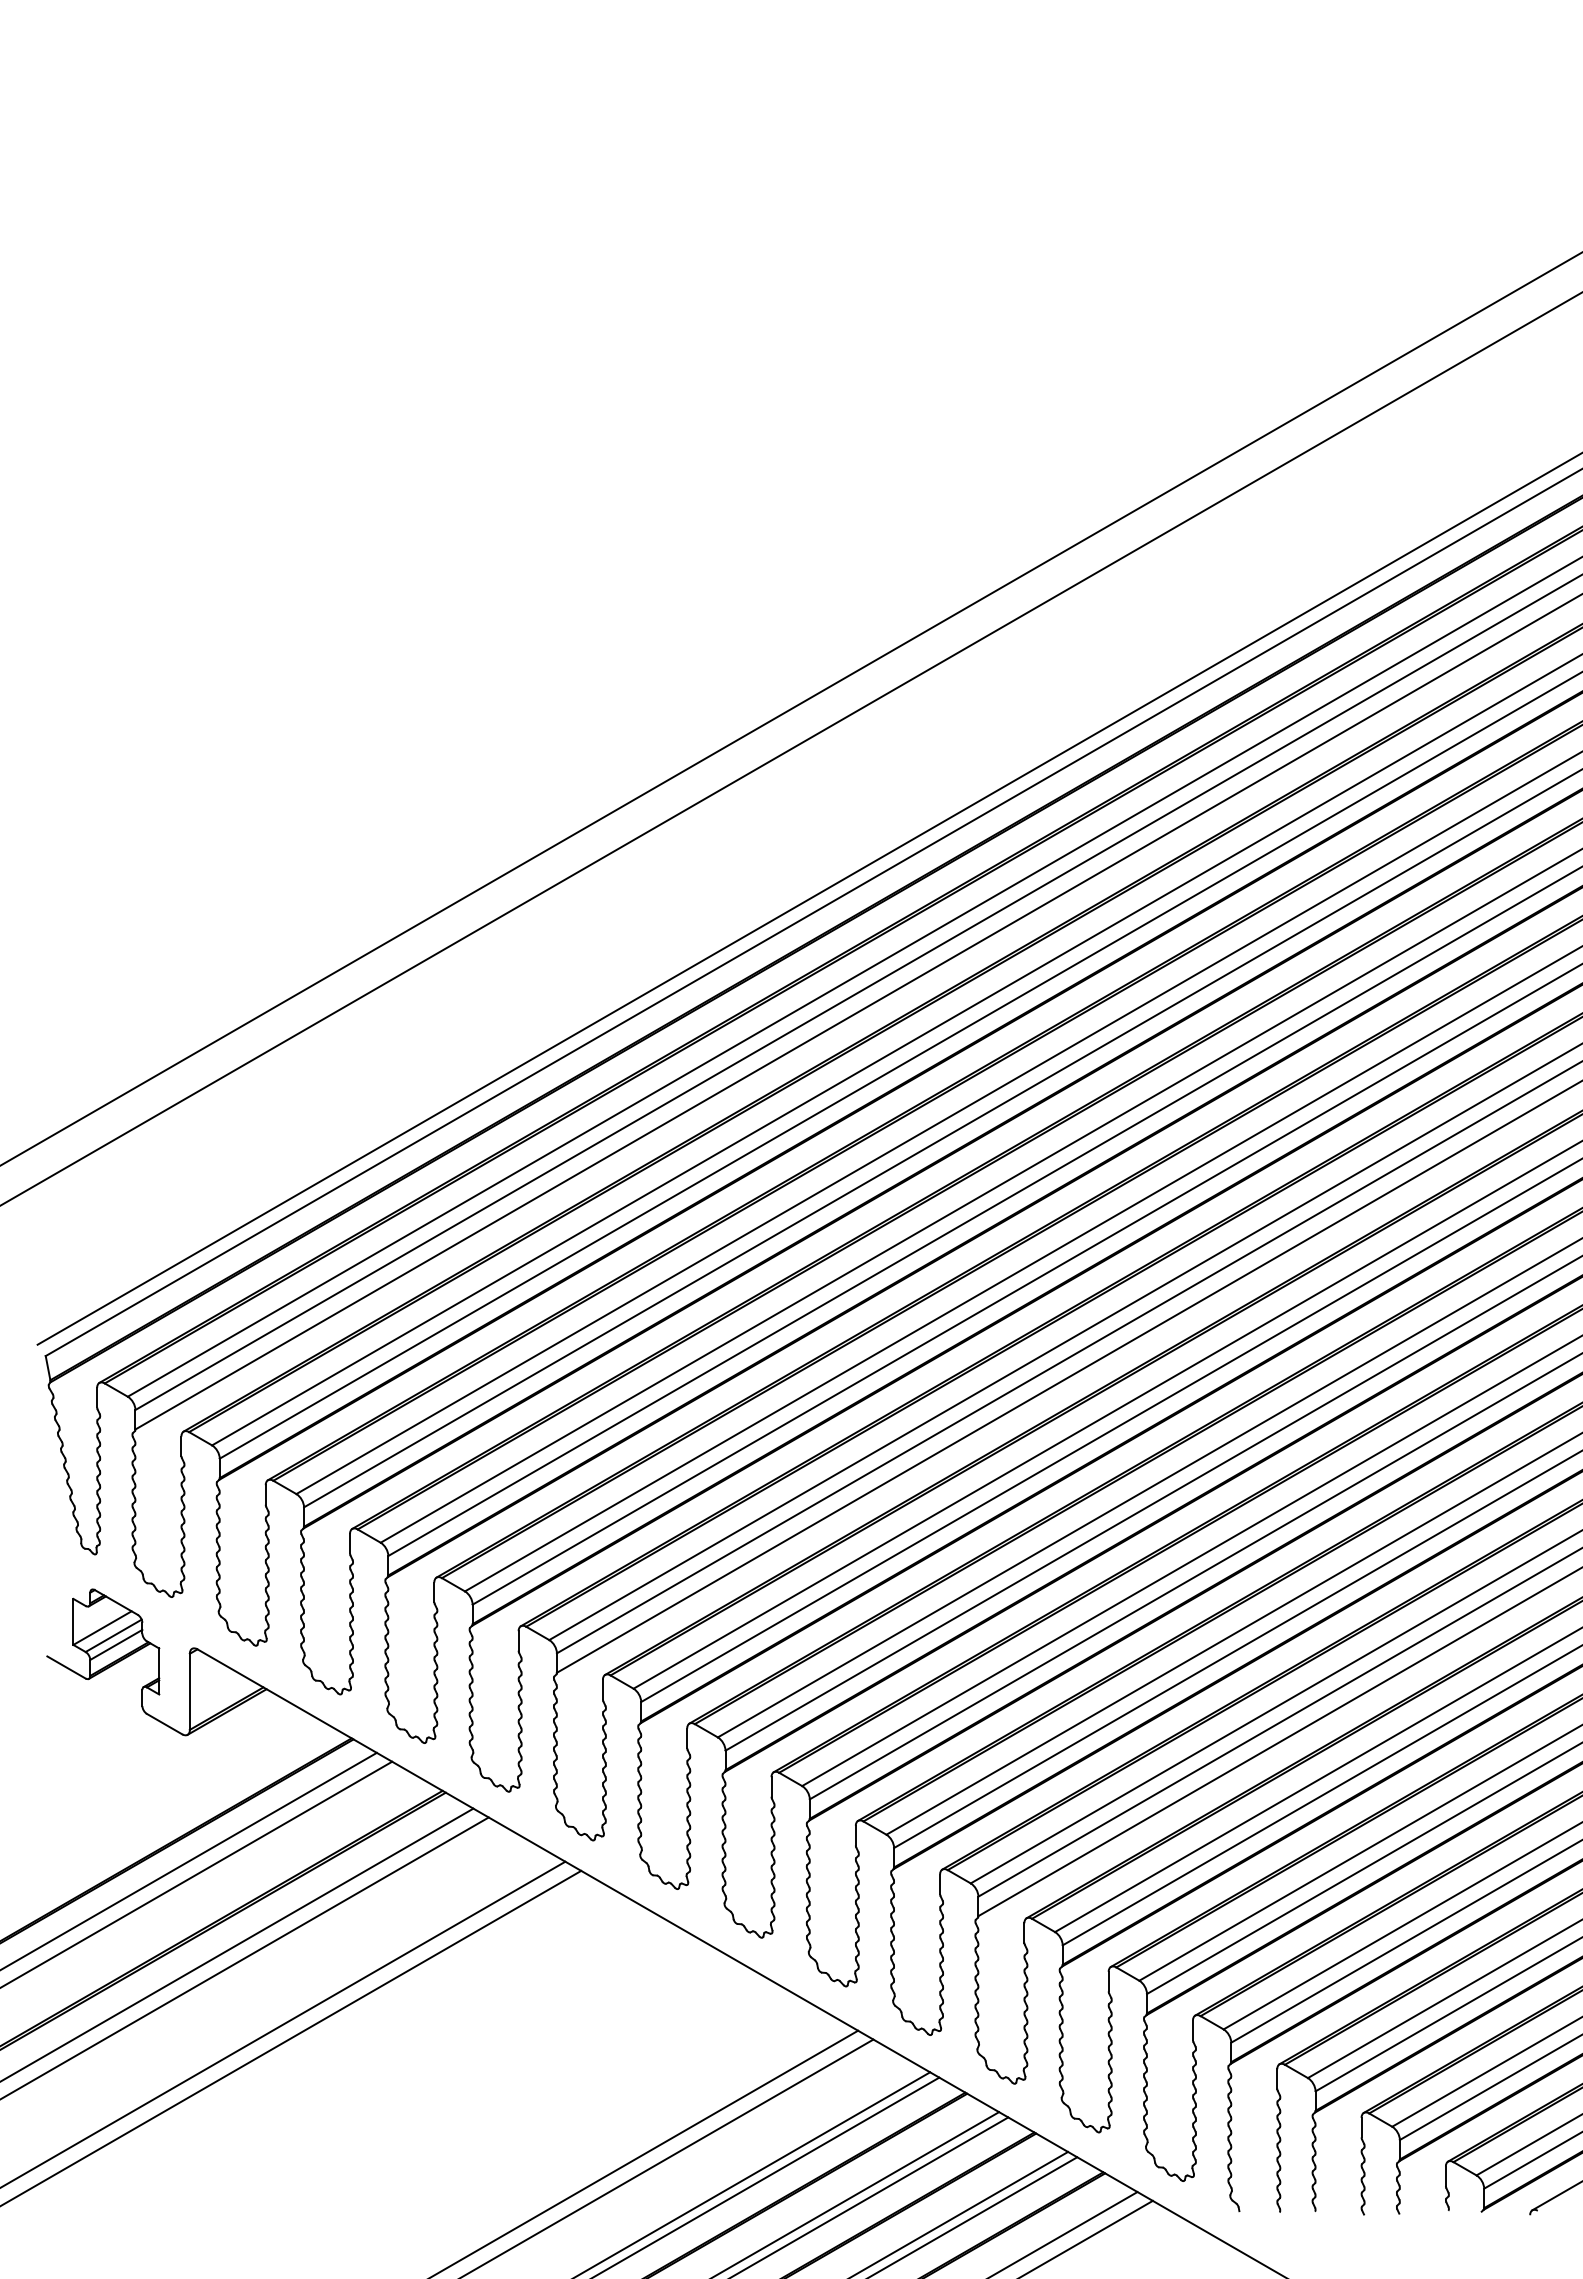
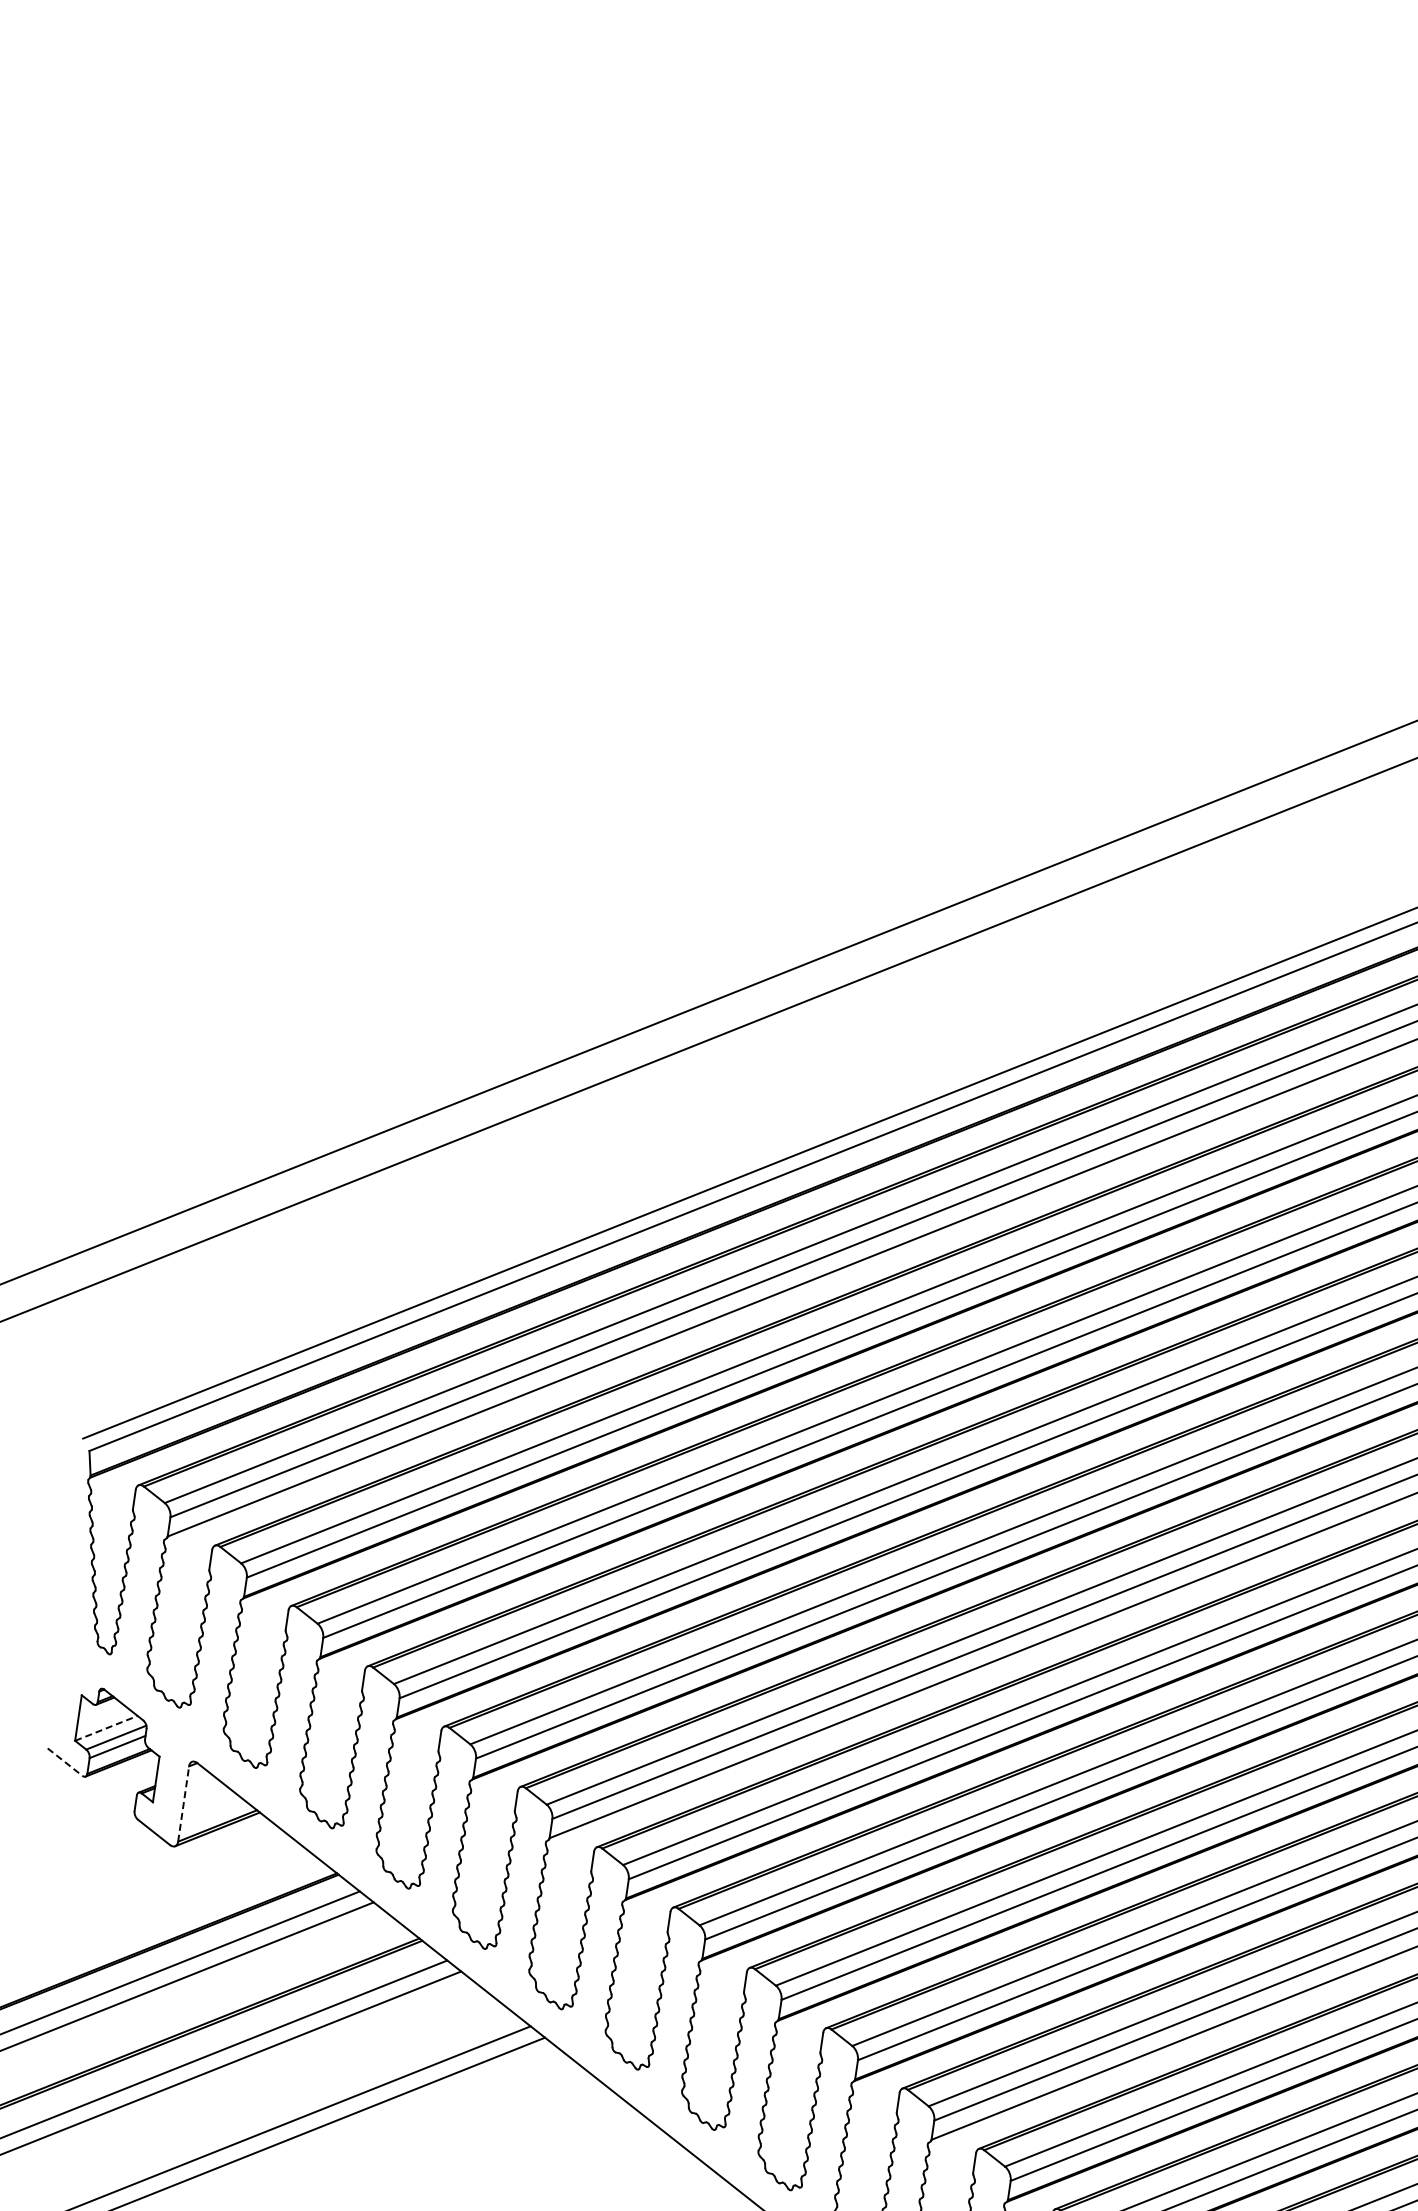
line: (102, 1628) -> (106, 1728), solid -> dashed
line: (66, 1667) -> (65, 1762), solid -> dashed
line: (189, 1691) -> (183, 1803), solid -> dashed

